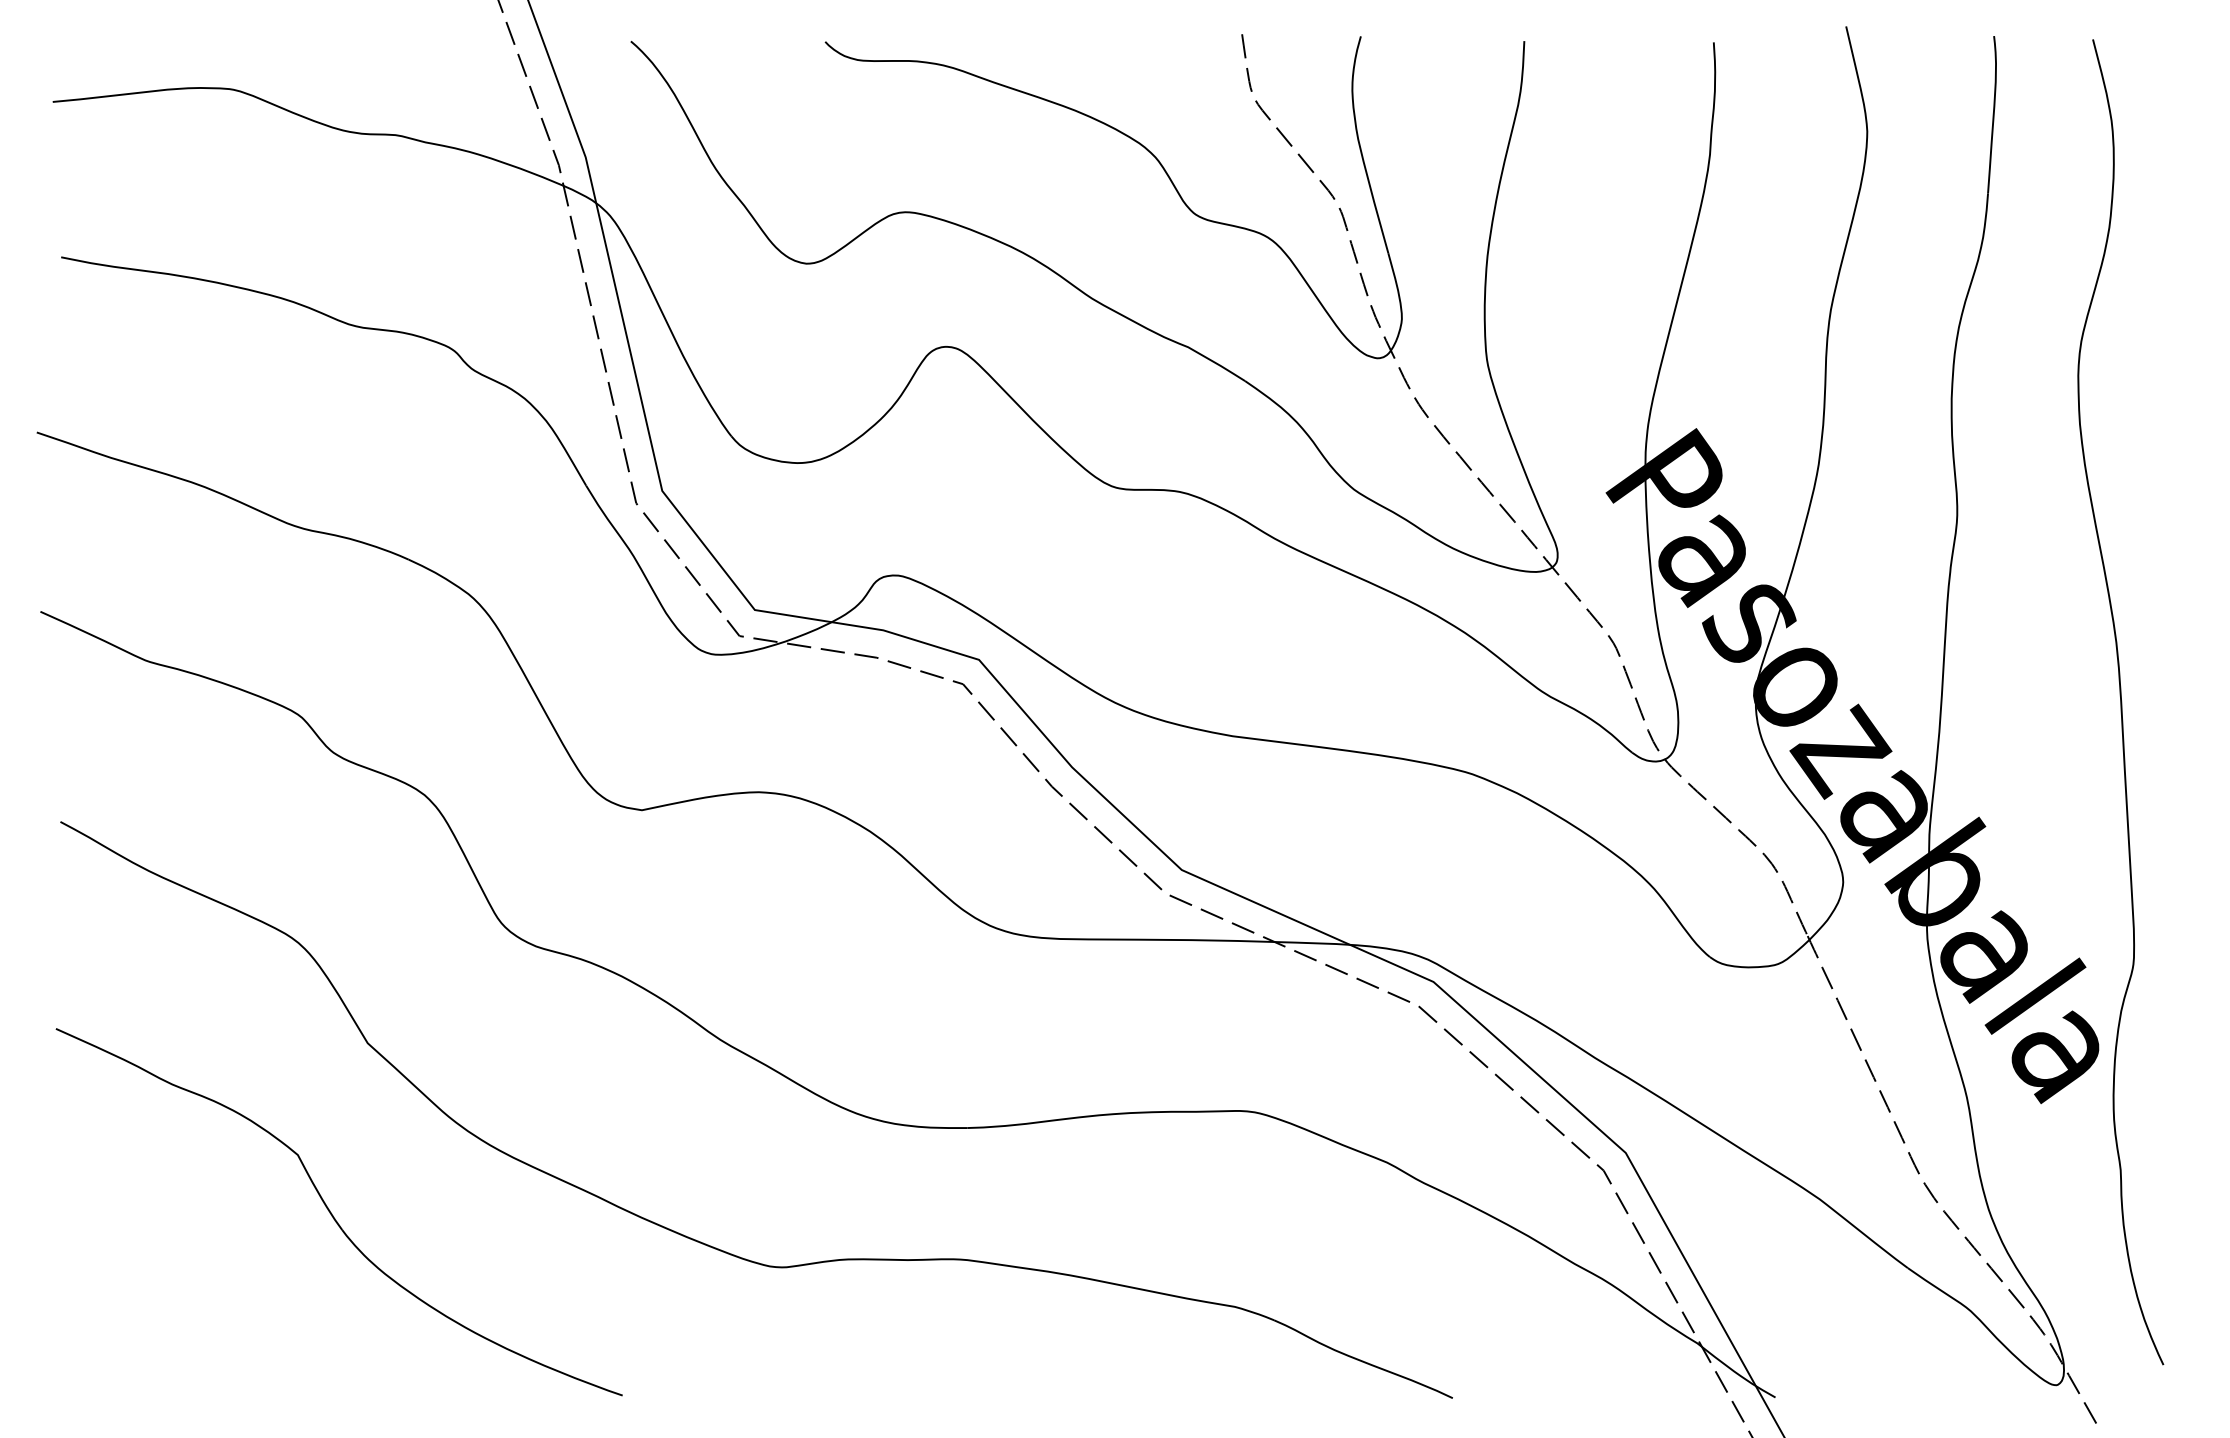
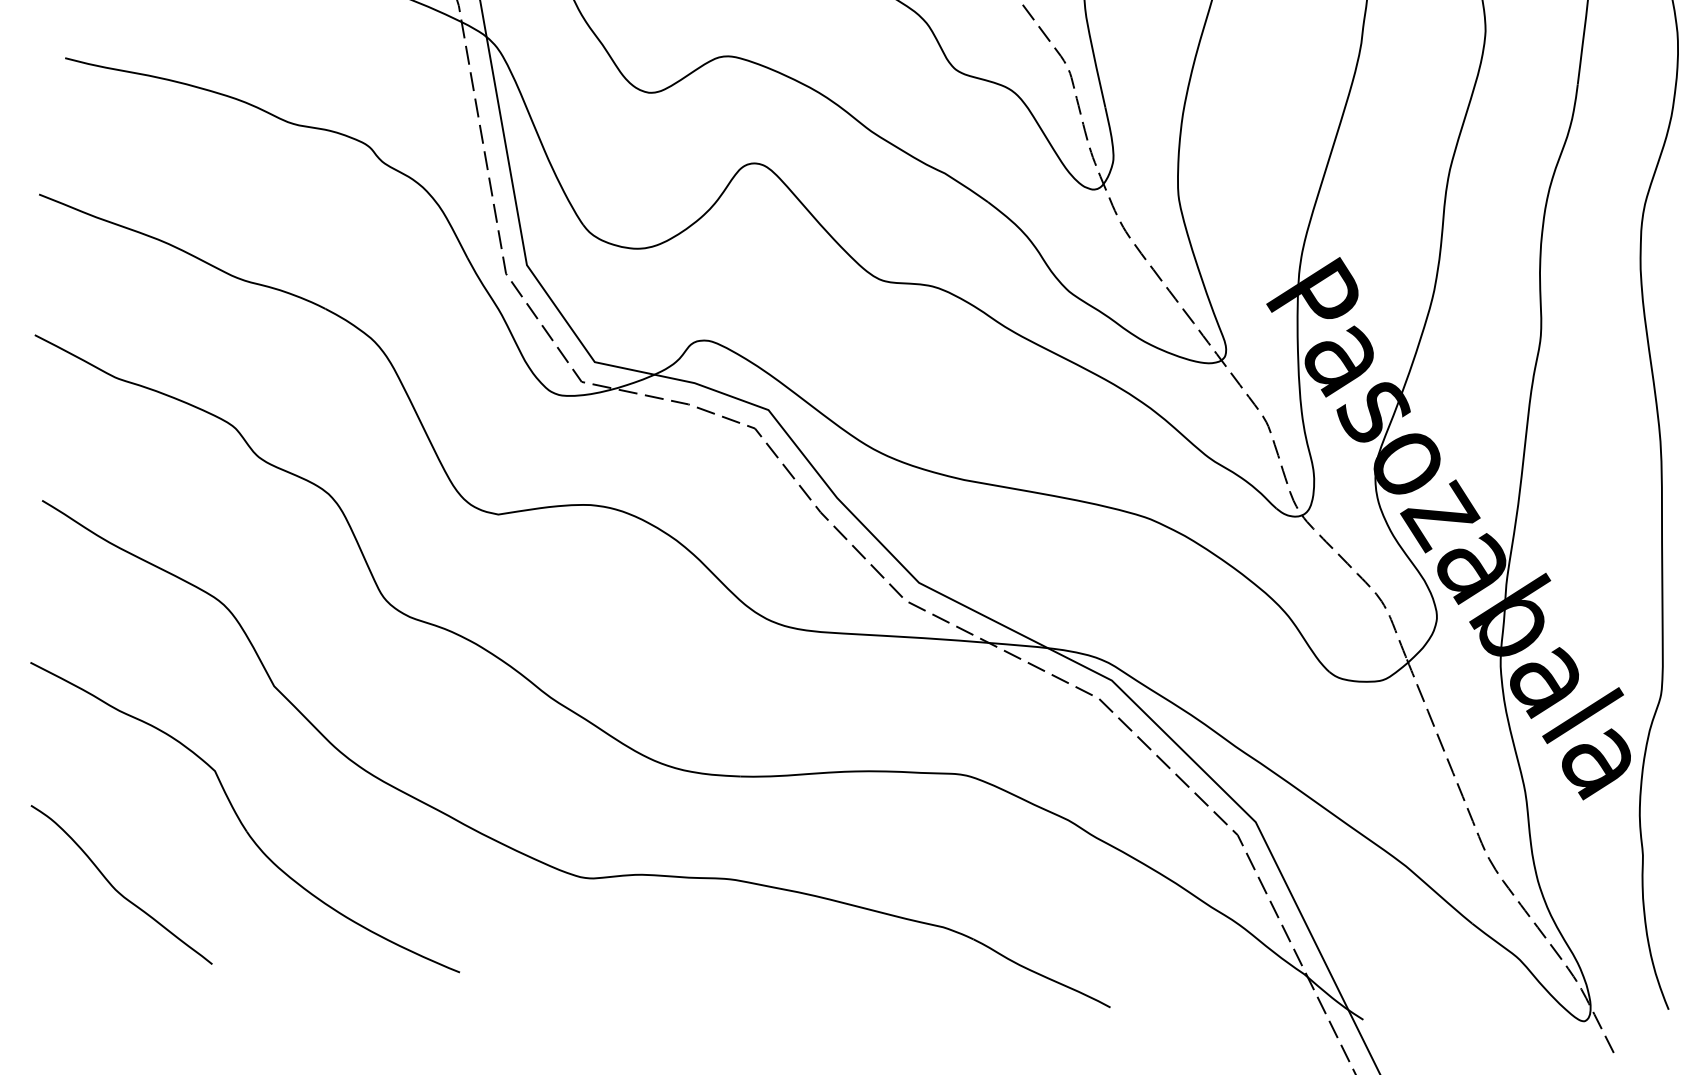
curve: (179, 1311) -> (116, 889), added

